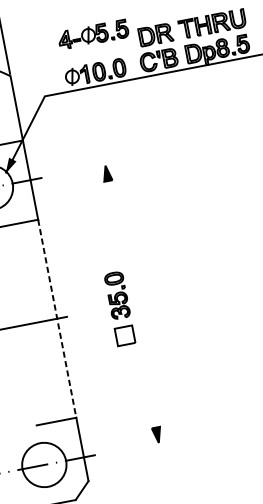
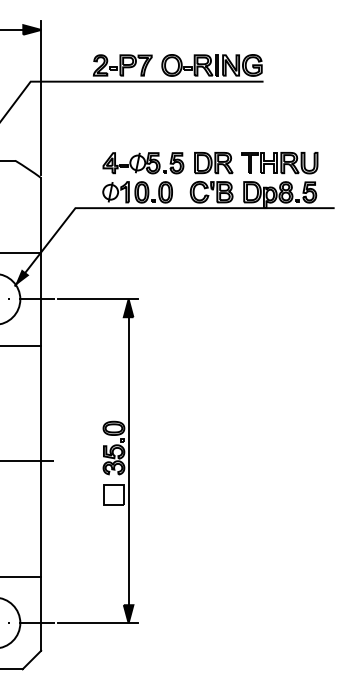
part: (93, 34) -> (143, 163), moved
line: (78, 170) -> (97, 299), added
line: (132, 304) -> (128, 461), added
line: (57, 318) -> (41, 461), dashed -> solid
line: (132, 448) -> (97, 623), added

